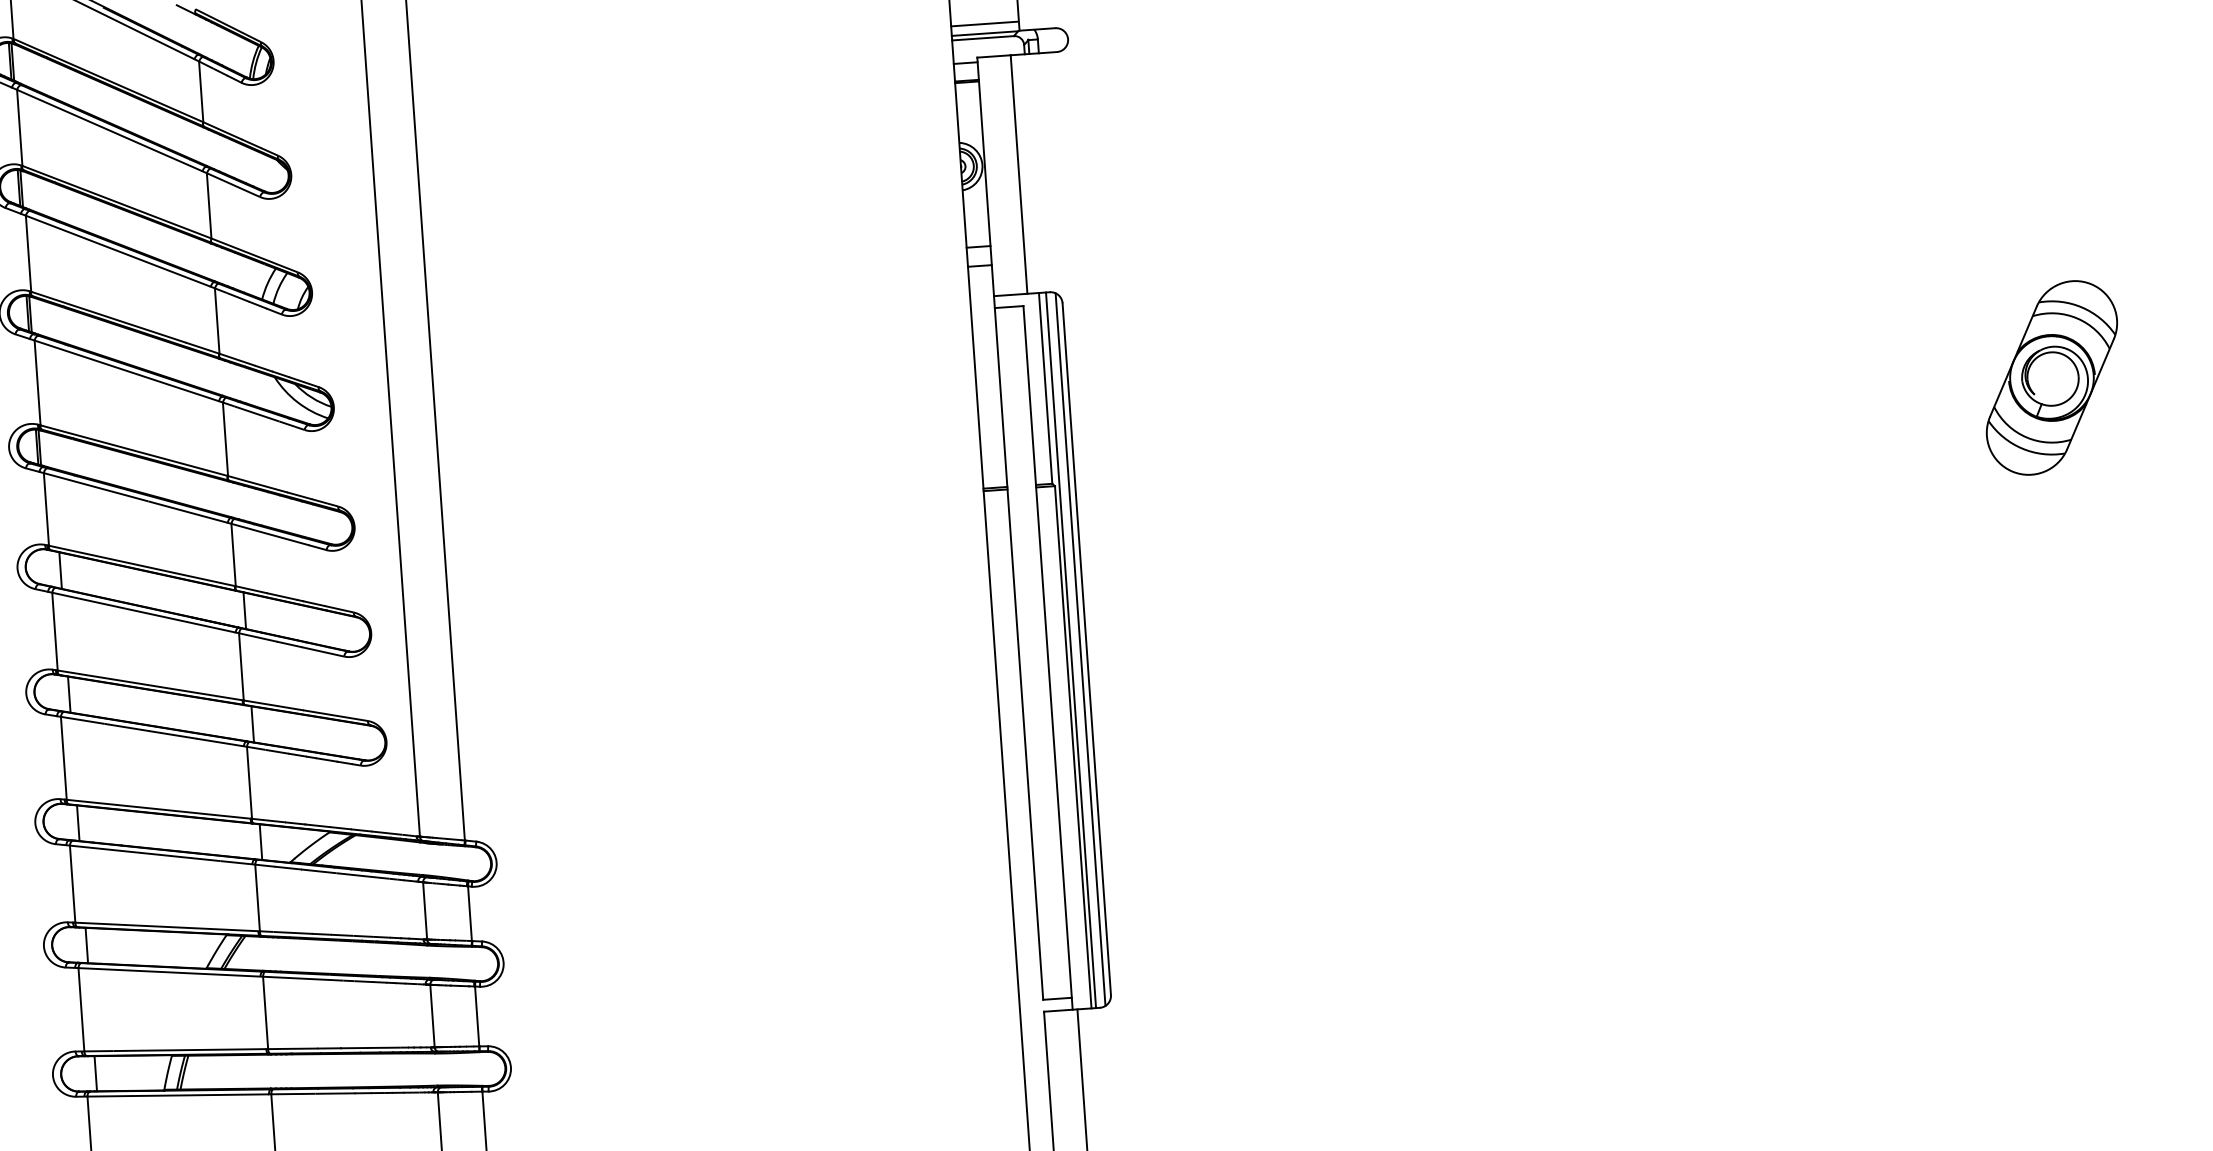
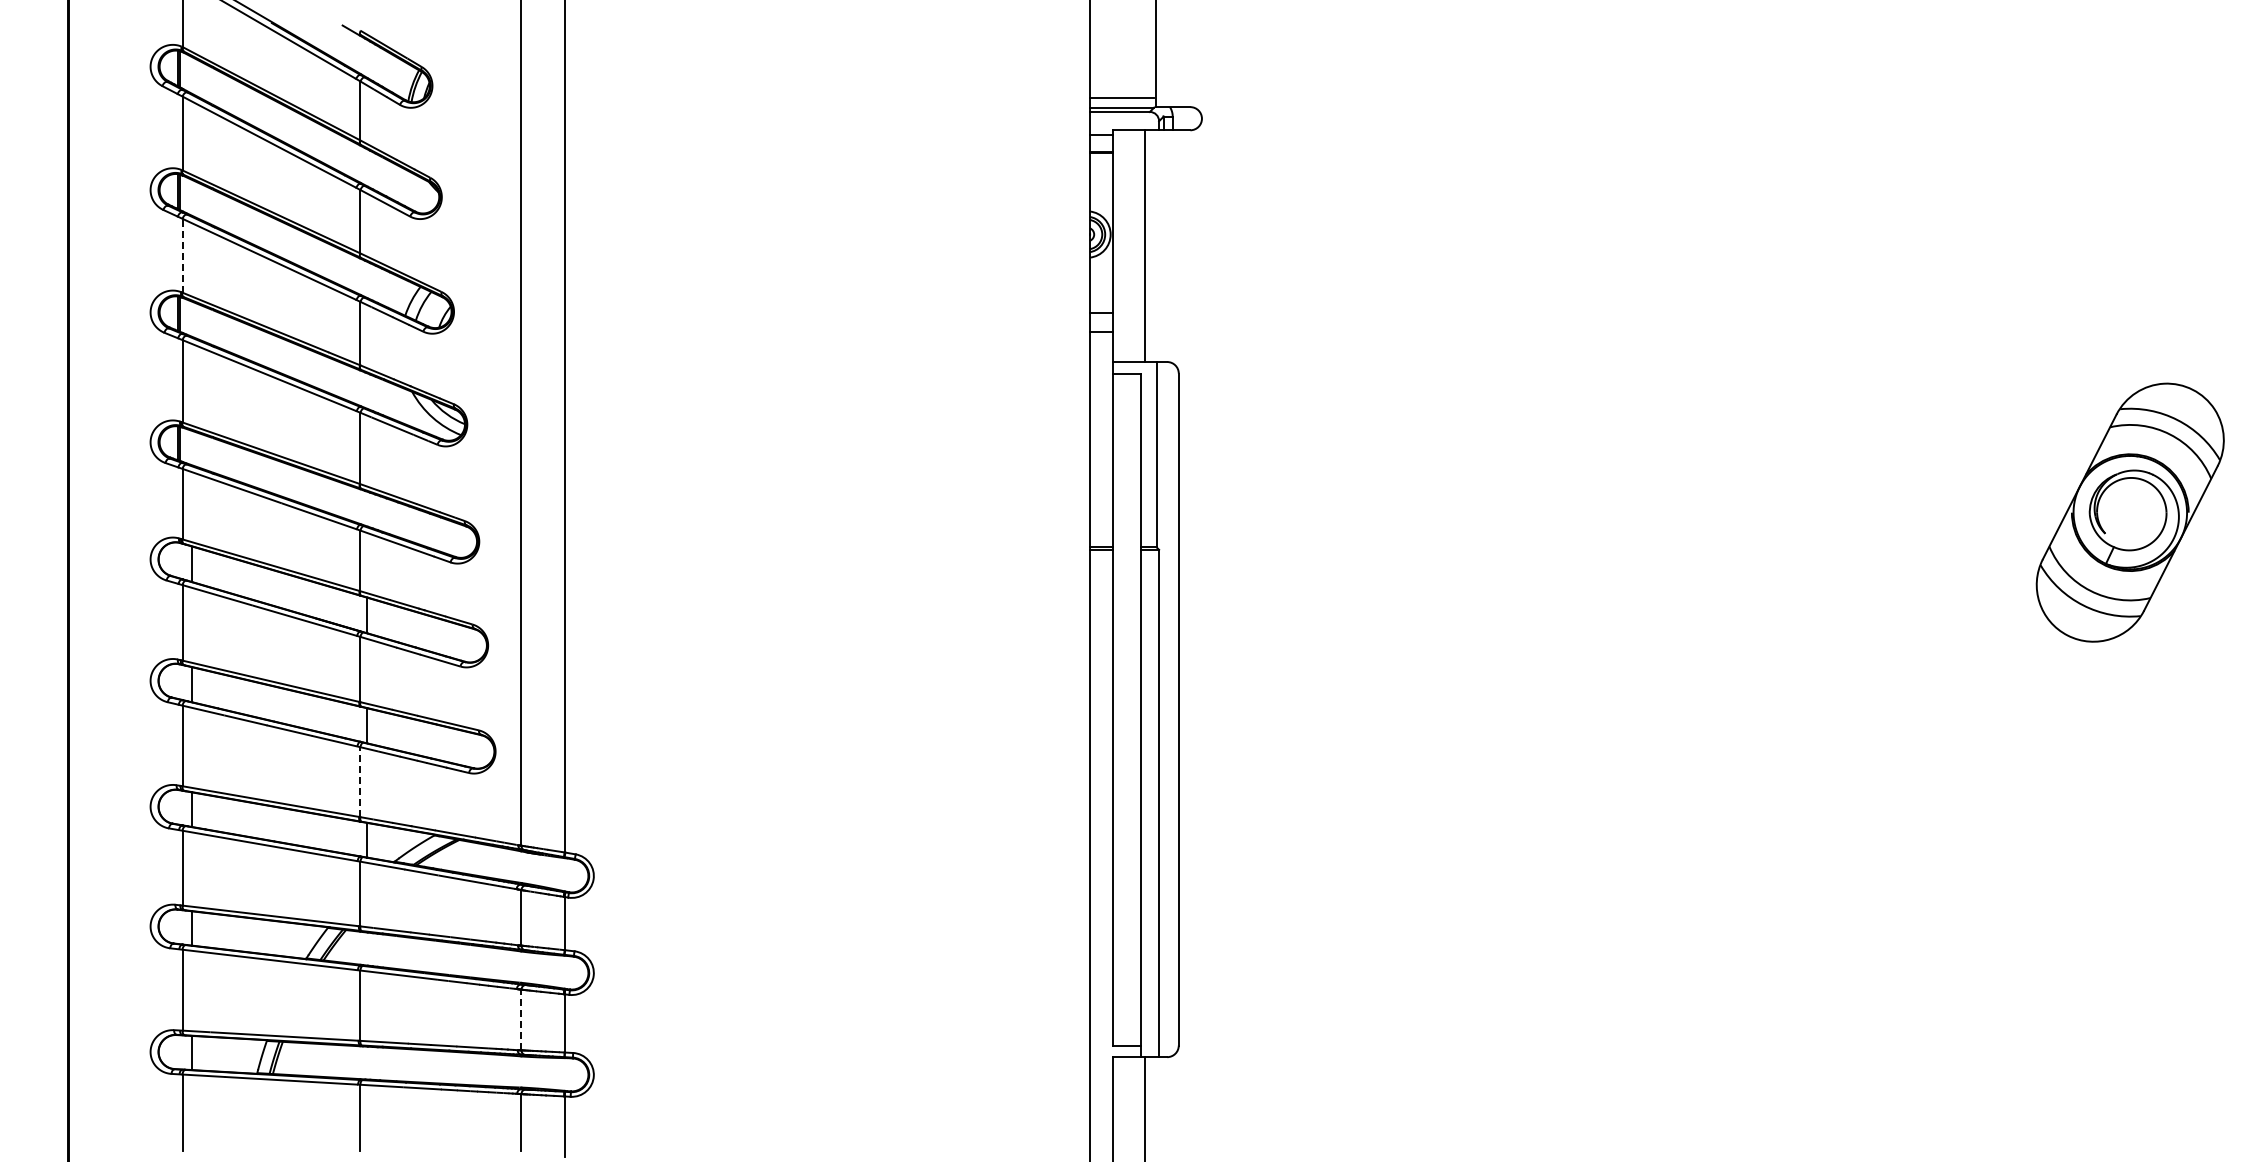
line: (28, 253) -> (182, 255), solid -> dashed
part: (2051, 377) -> (2129, 512), size x1.4
line: (1080, 649) -> (1172, 709), removed
line: (1071, 650) -> (1163, 709), removed
line: (249, 783) -> (360, 782), solid -> dashed
line: (432, 1015) -> (521, 1019), solid -> dashed

